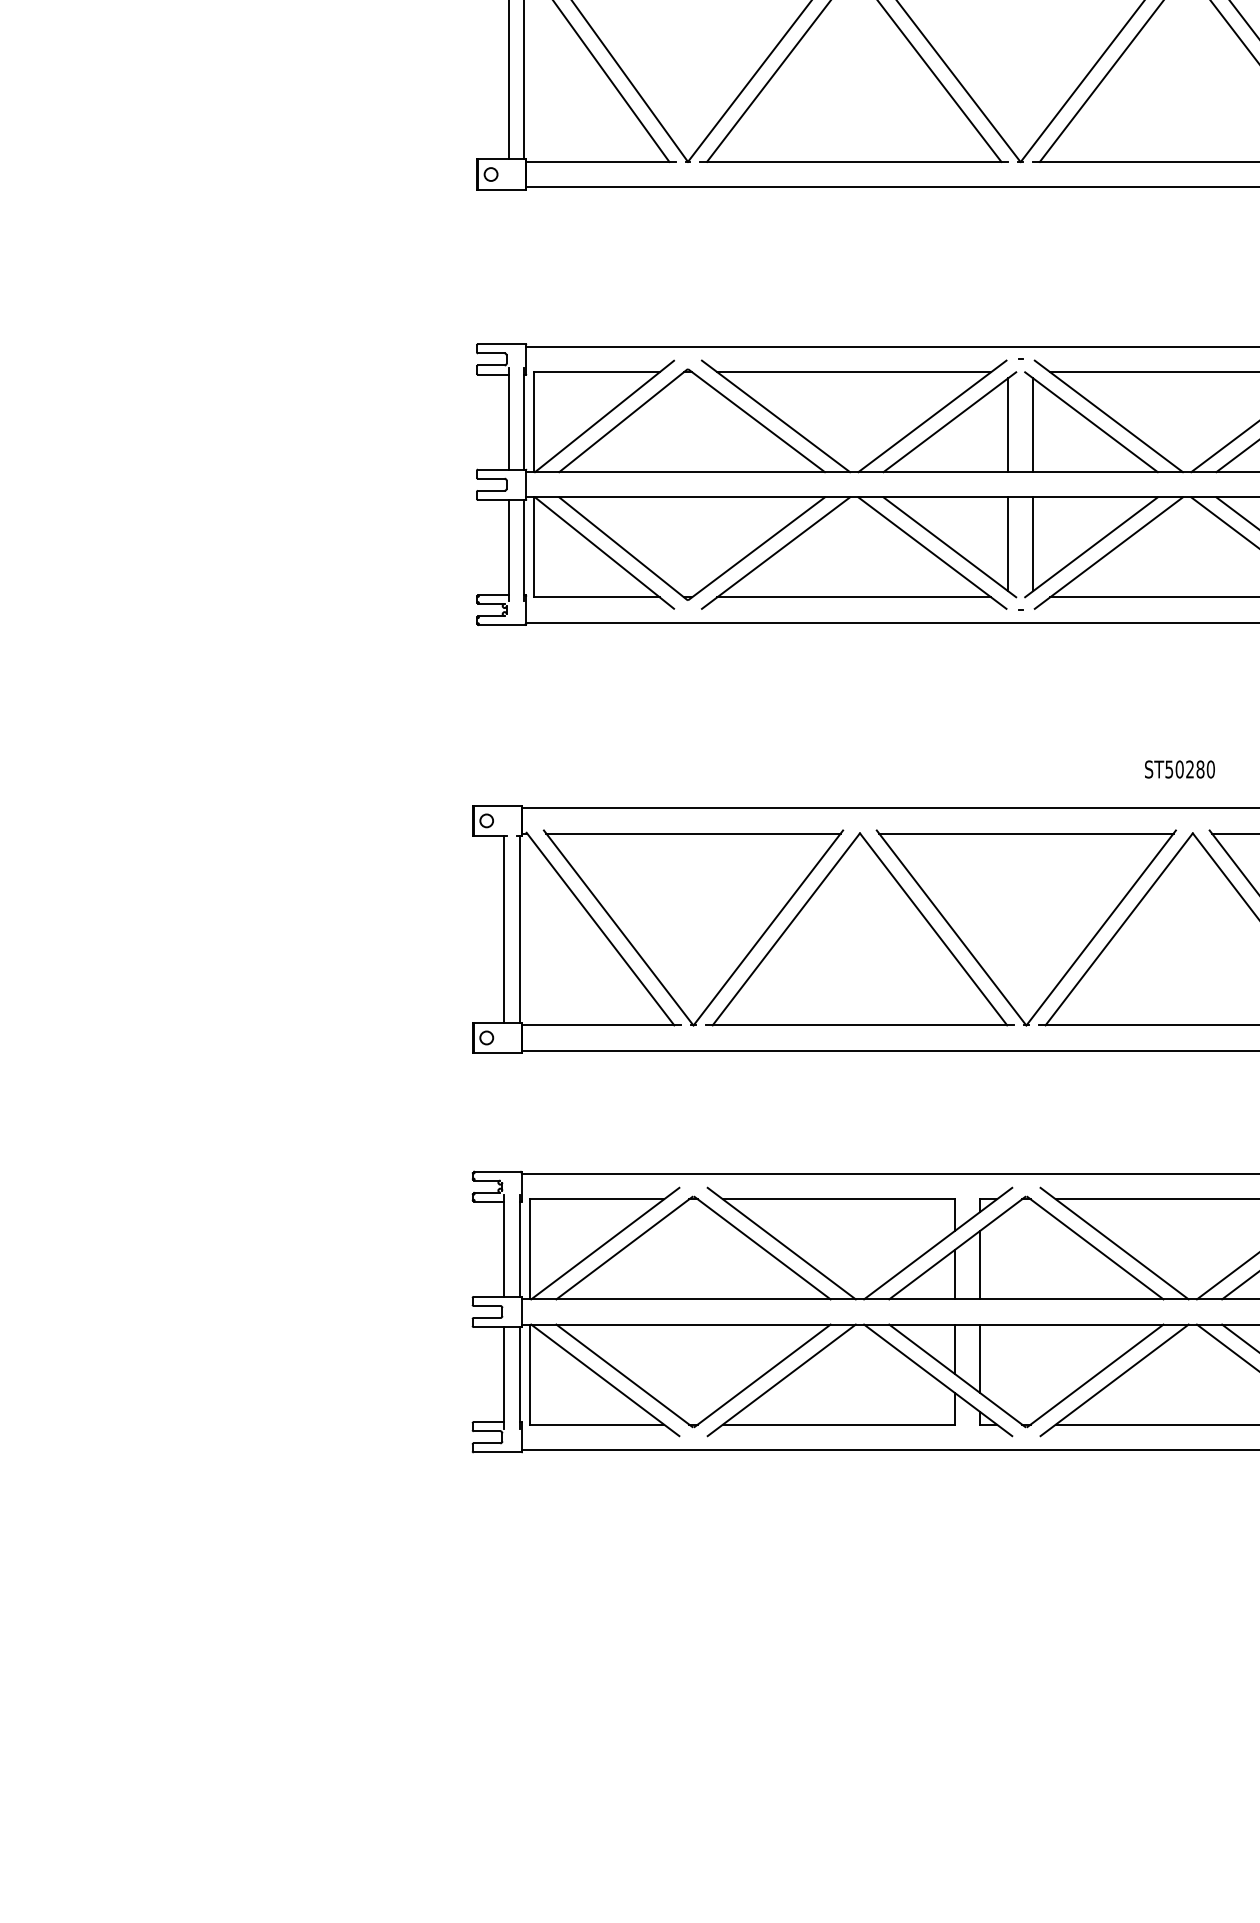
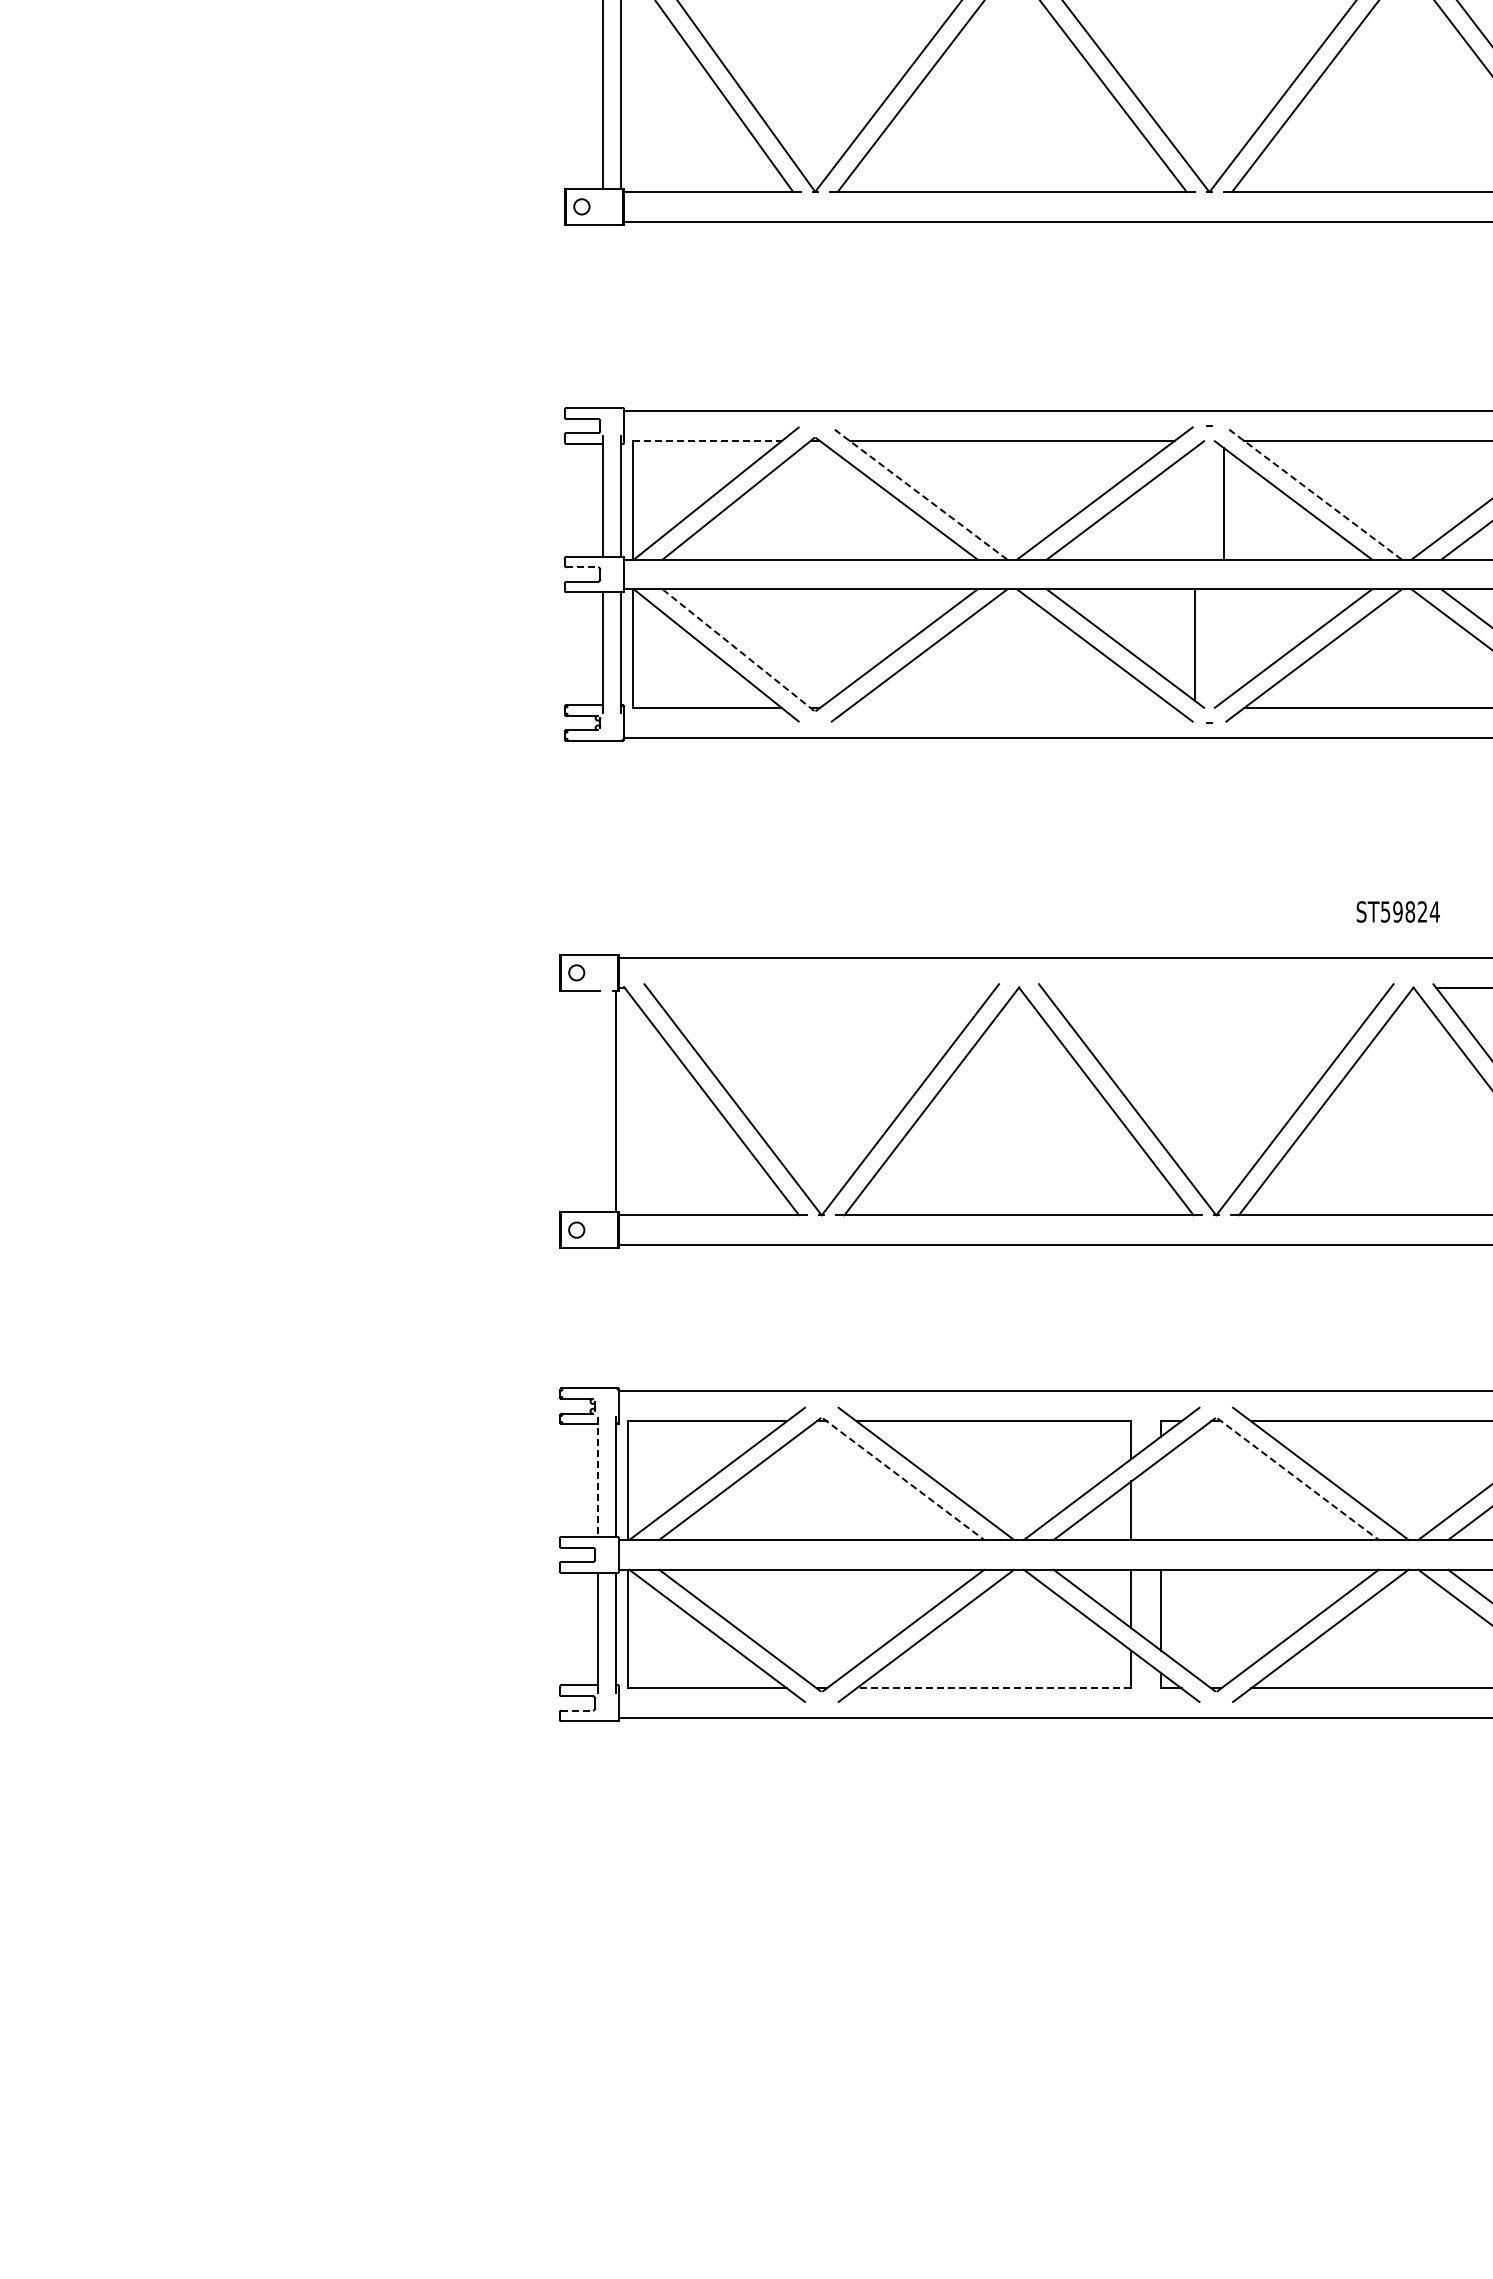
line: (597, 371) -> (707, 440), solid -> dashed
line: (775, 416) -> (919, 493), solid -> dashed
line: (1109, 416) -> (1314, 493), solid -> dashed
line: (1008, 424) -> (1194, 503), removed
line: (491, 478) -> (582, 567), solid -> dashed
line: (1033, 543) -> (1224, 644), removed
line: (623, 548) -> (738, 649), solid -> dashed
line: (853, 597) -> (1011, 708), removed
text: (1195, 769) -> (1416, 911), ST50280 -> ST59824
line: (693, 833) -> (821, 987), removed
line: (1025, 833) -> (1215, 987), removed
line: (504, 929) -> (597, 1101), removed
line: (504, 1246) -> (597, 1477), solid -> dashed
line: (762, 1248) -> (903, 1479), solid -> dashed
line: (1095, 1248) -> (1298, 1479), solid -> dashed
line: (980, 1264) -> (1161, 1498), removed
line: (838, 1424) -> (993, 1688), solid -> dashed
line: (487, 1443) -> (577, 1710), solid -> dashed

